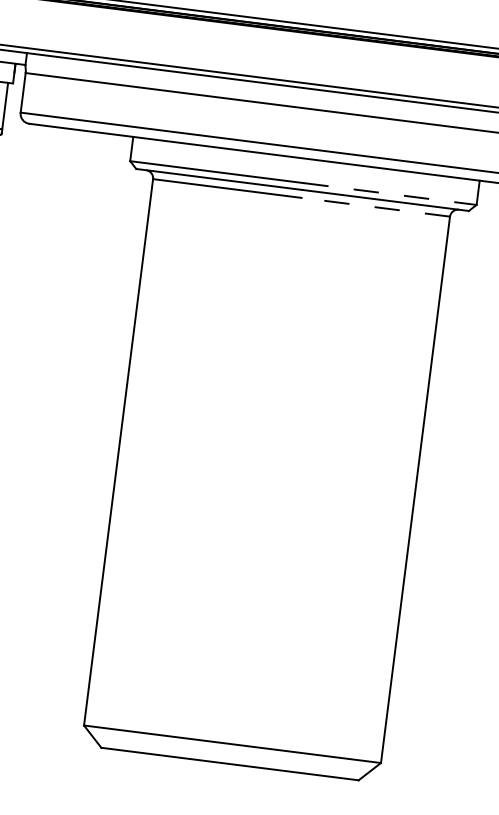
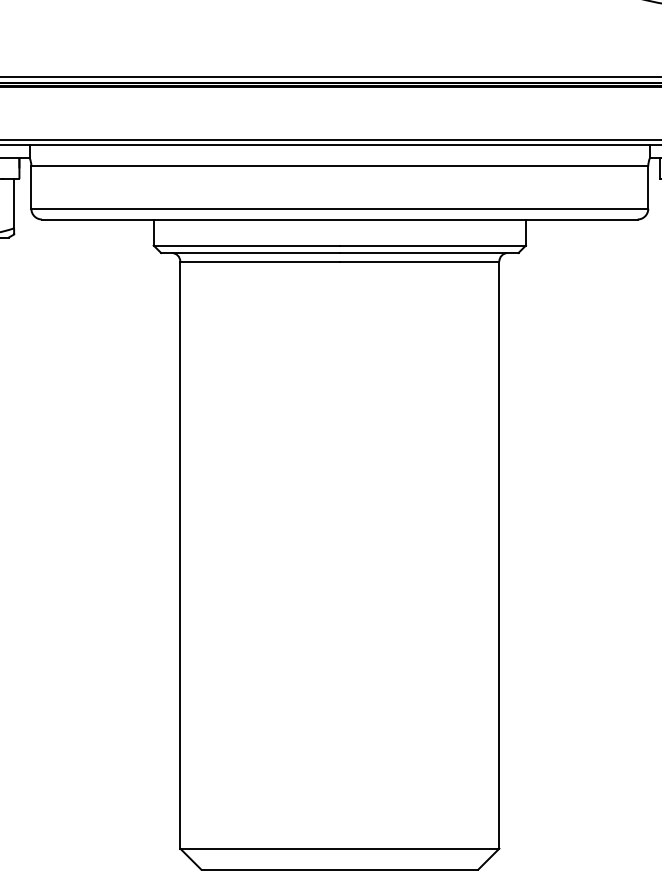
line: (390, 194) -> (433, 245), dashed -> solid
line: (375, 207) -> (419, 261), dashed -> solid

